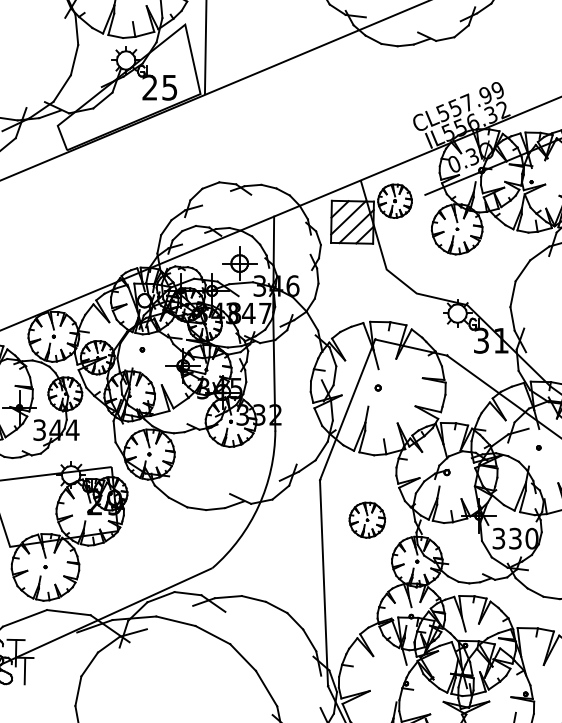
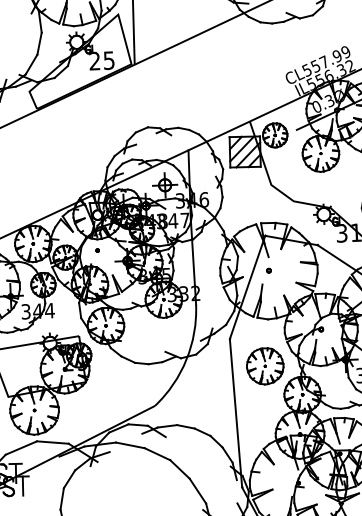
part: (367, 520) -> (265, 366), size x1.43

